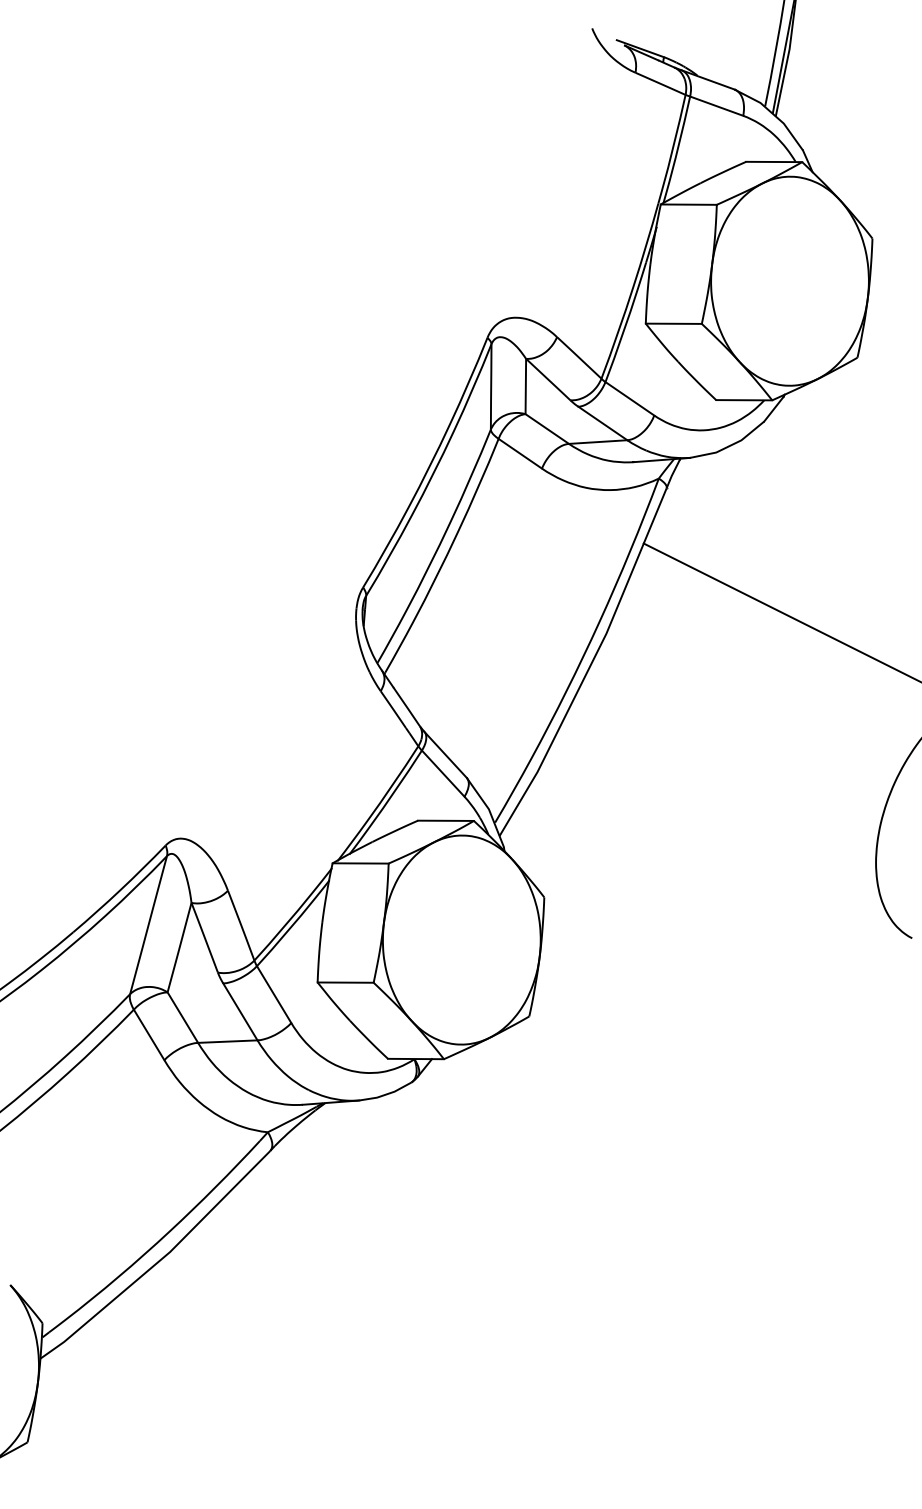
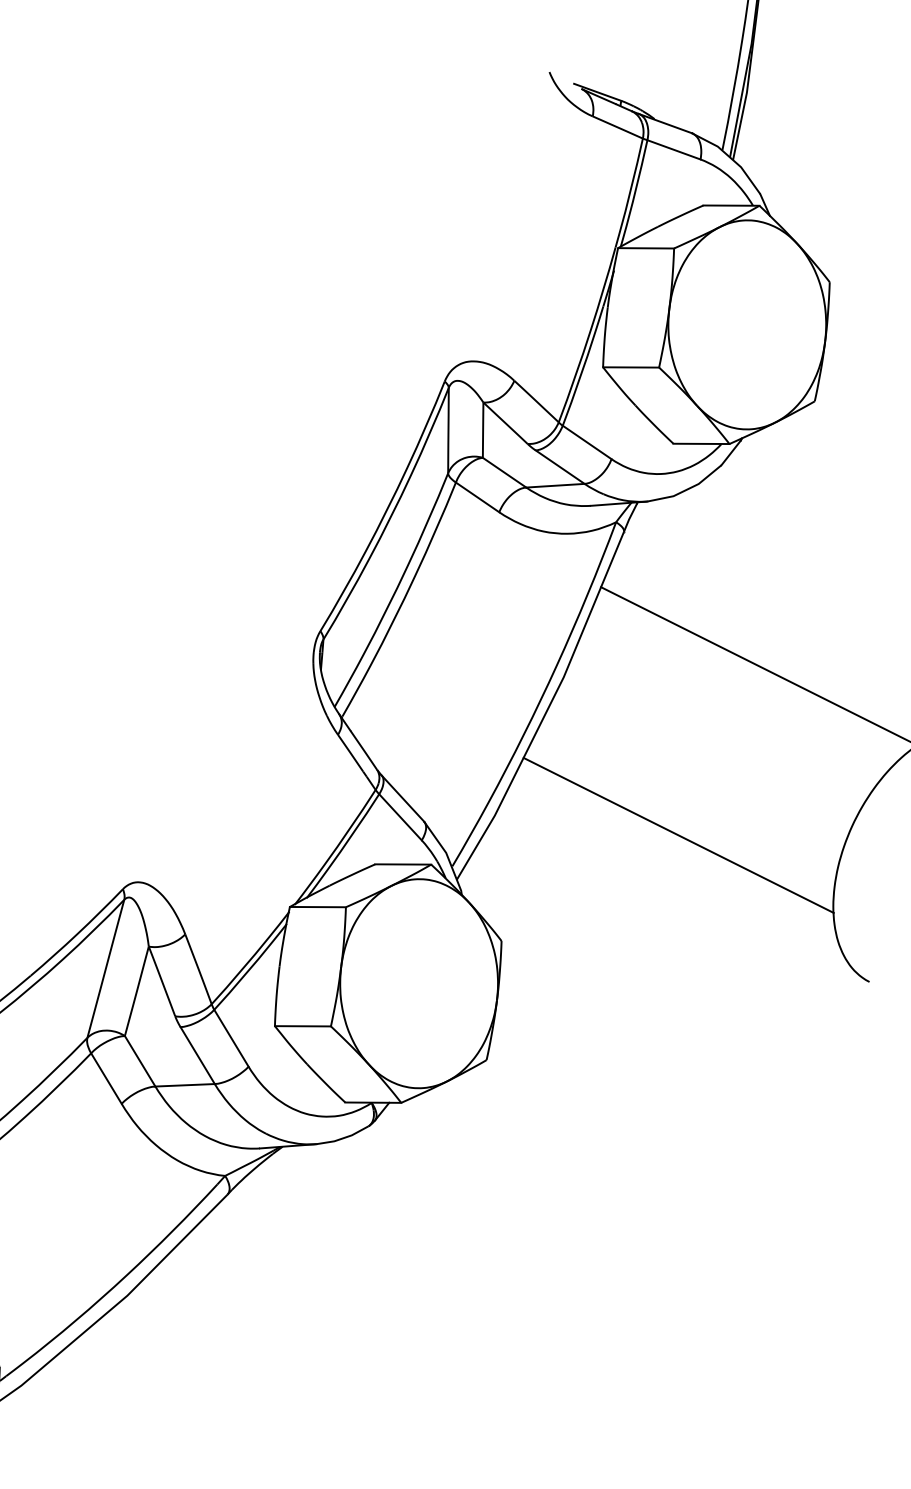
line: (721, 791) -> (678, 835), added

